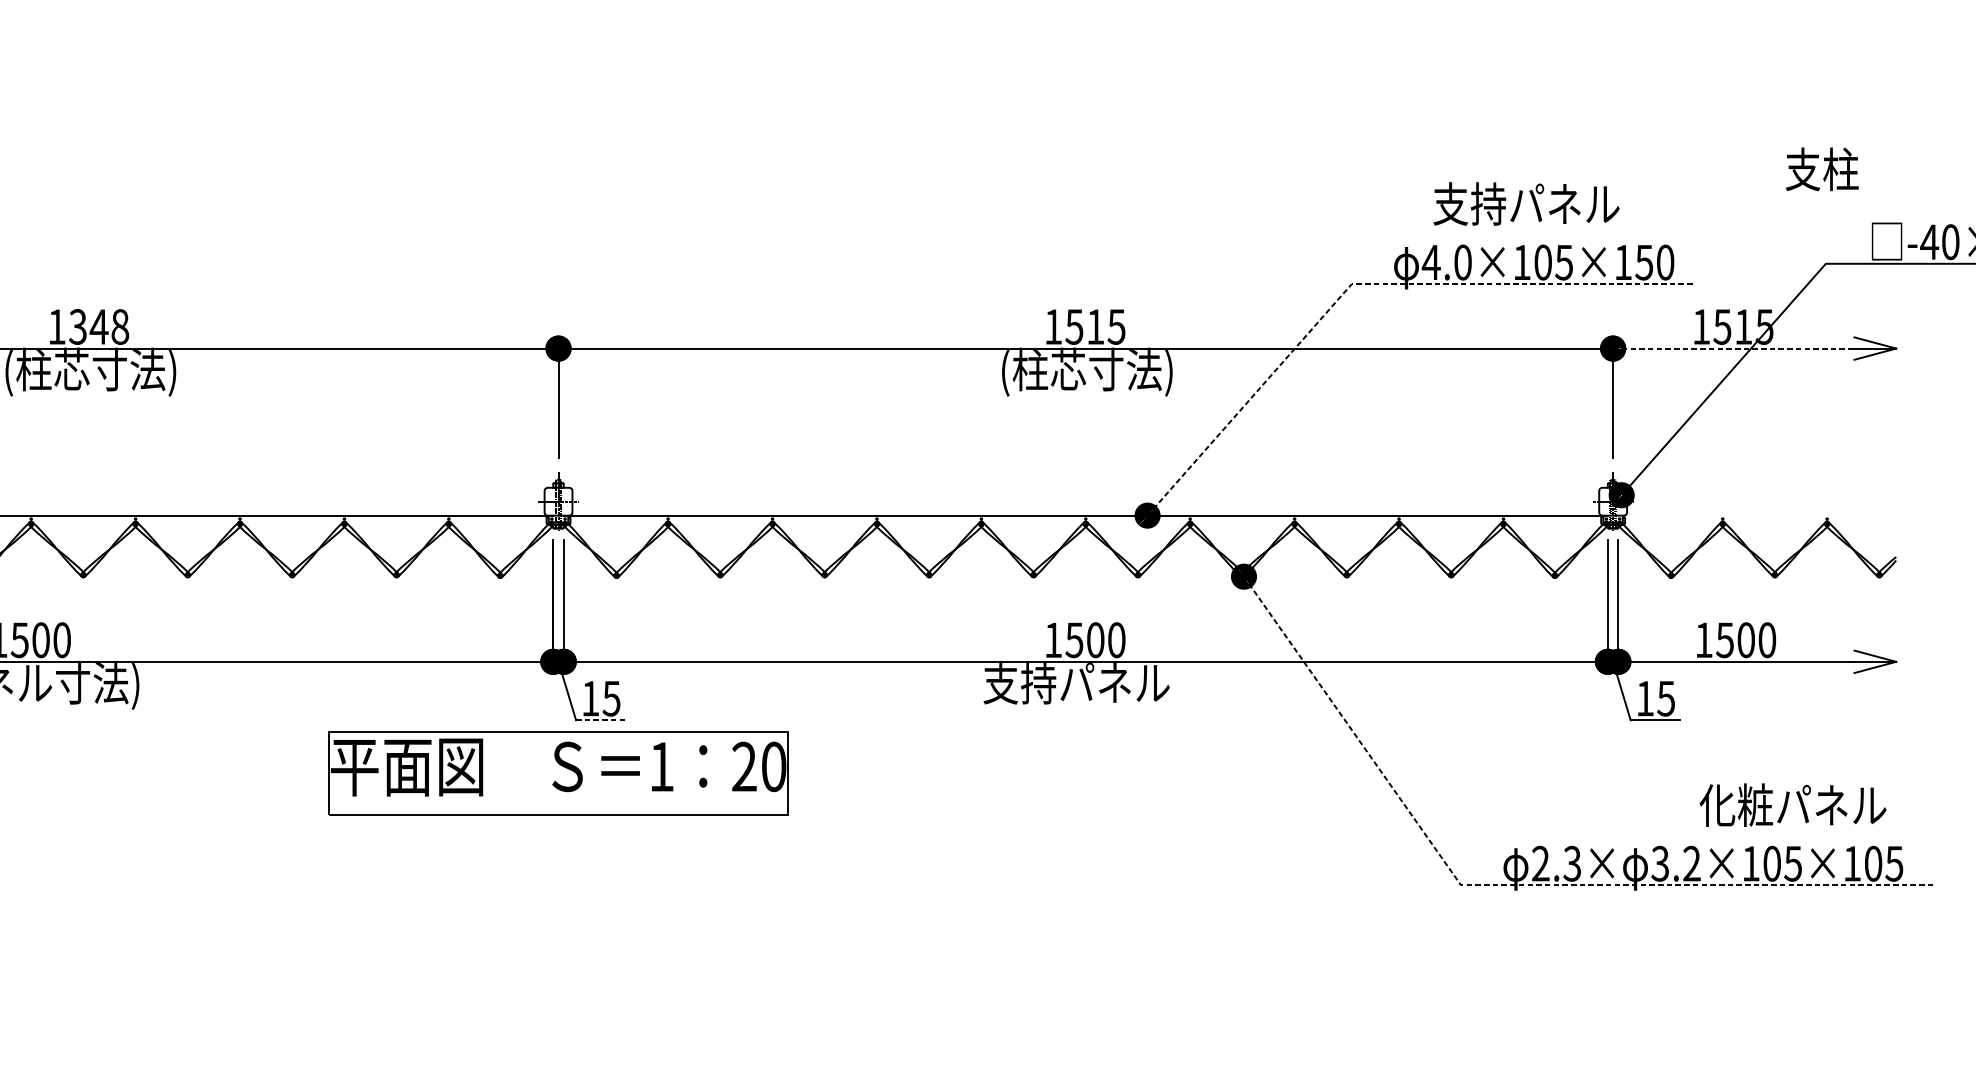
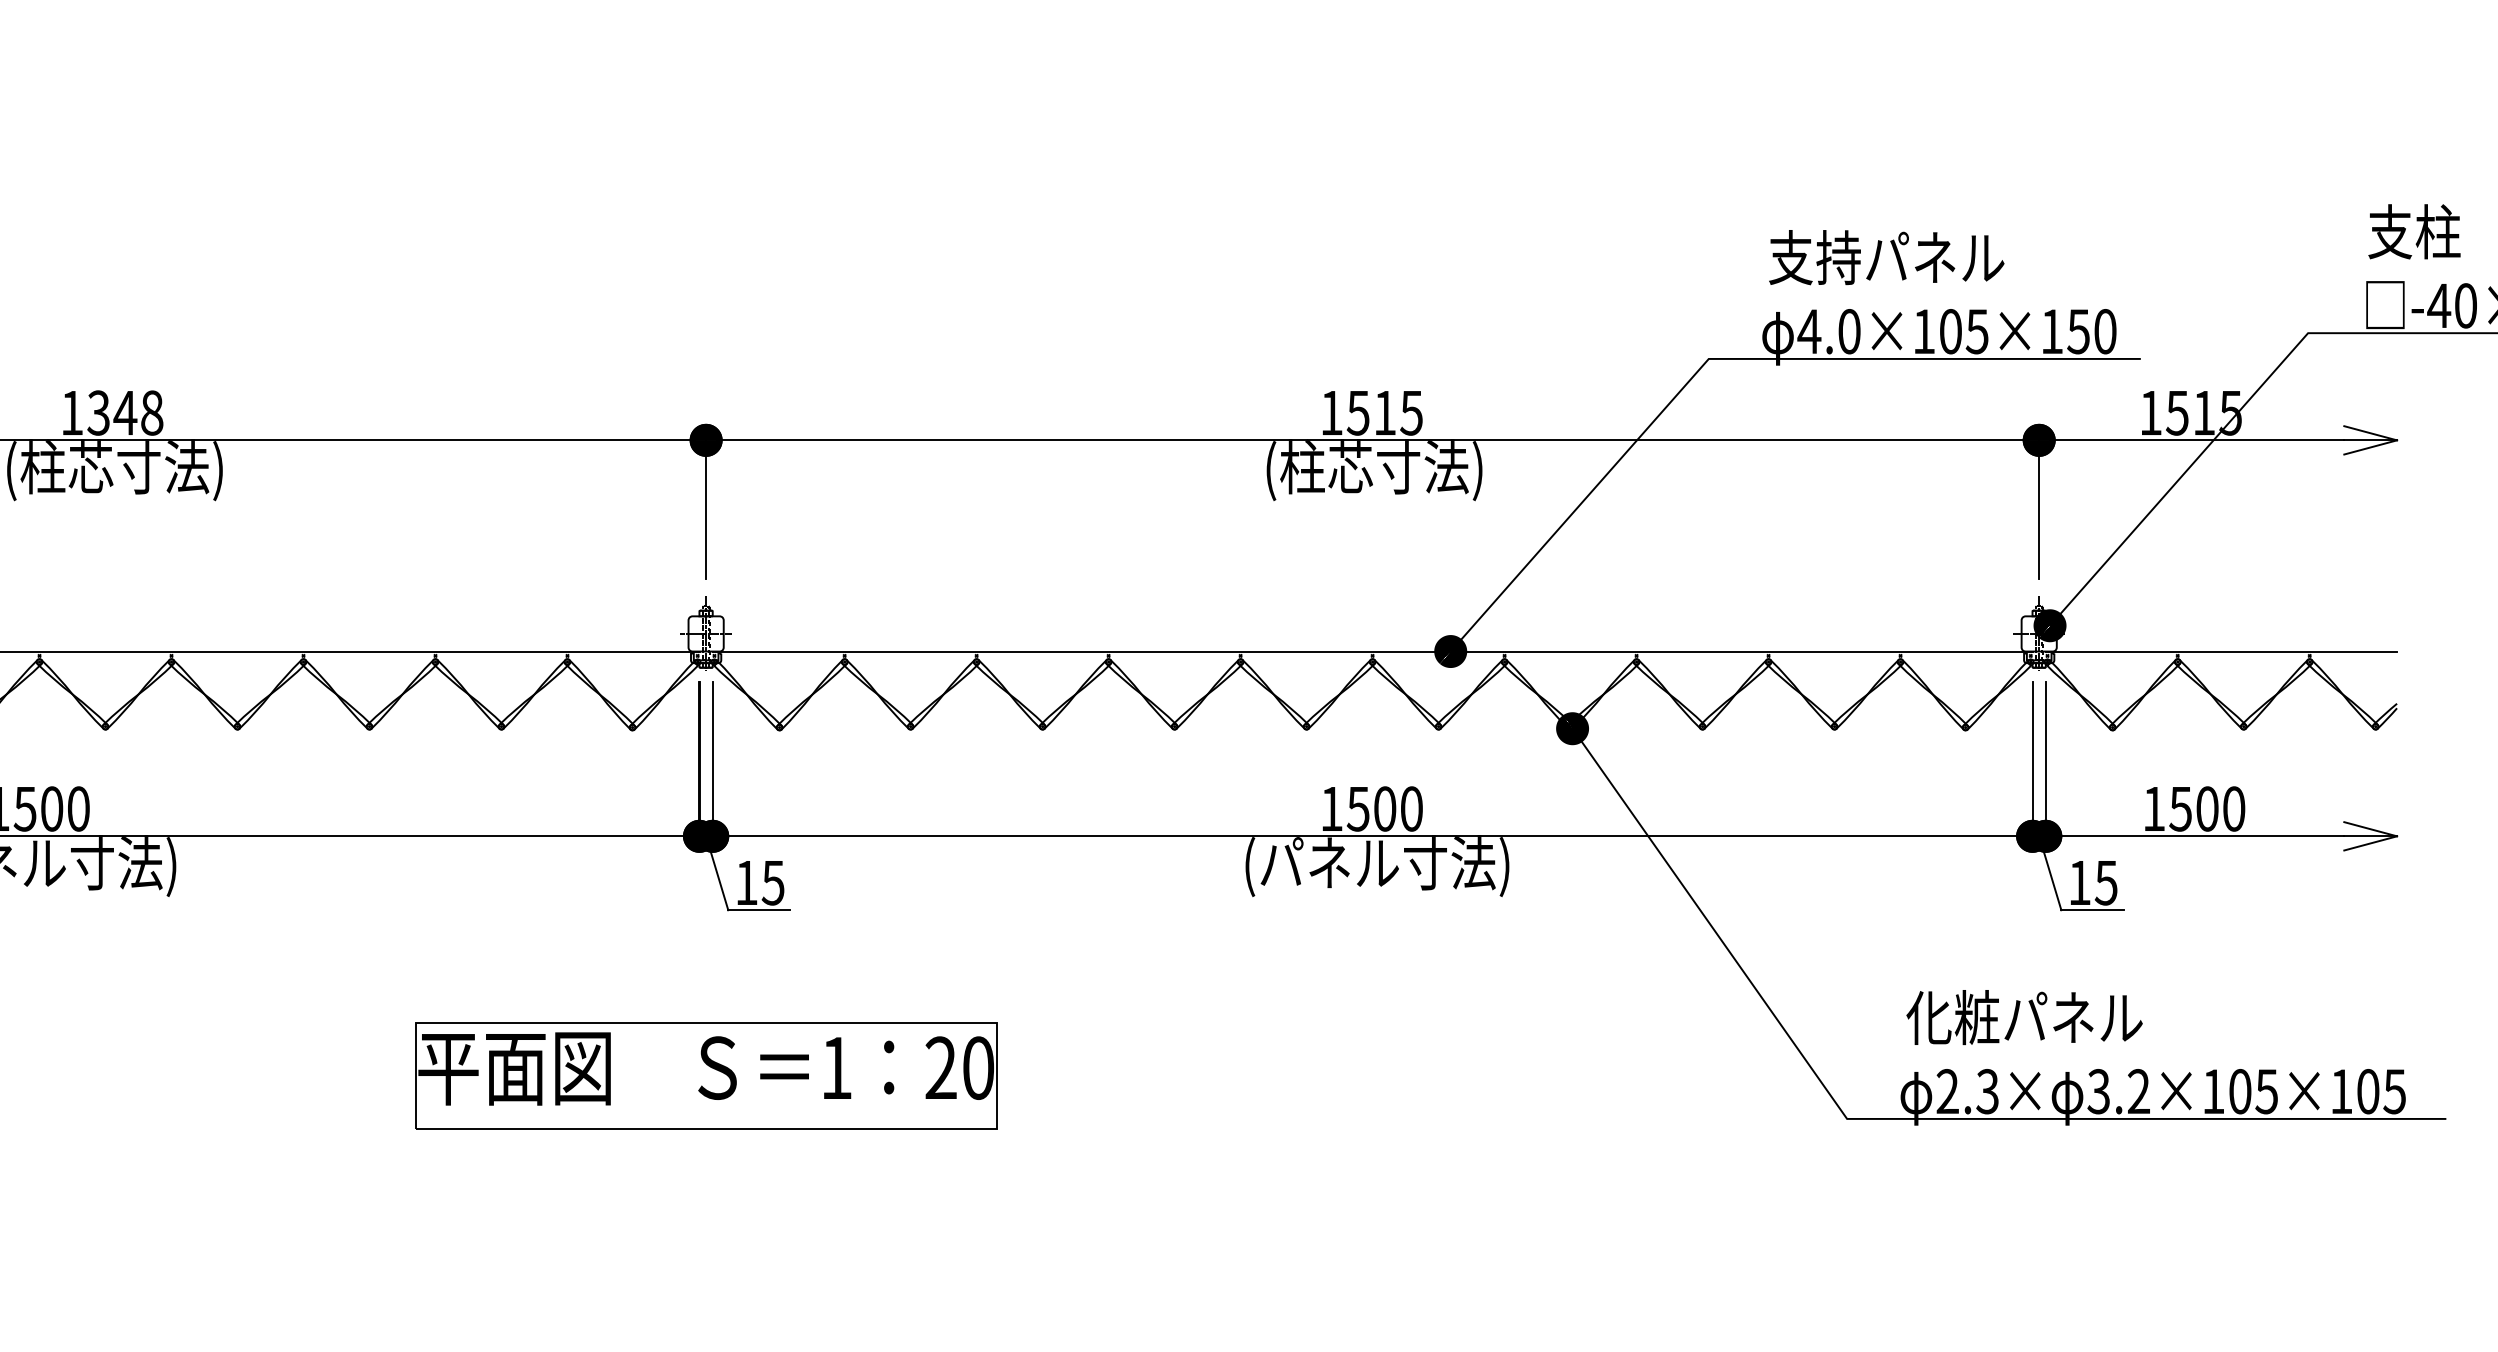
text: (1822, 169) -> (2414, 231), moved
text: (1526, 203) -> (1886, 257), moved
line: (1368, 283) -> (1729, 358), dashed -> solid
line: (1733, 348) -> (2191, 440), dashed -> solid
line: (1757, 515) -> (2221, 651), added
text: (1088, 686) -> (1376, 867), 支持パネル -> (パネル寸法)
line: (600, 720) -> (759, 910), dashed -> solid
part: (558, 772) -> (706, 1075), moved
text: (1792, 805) -> (2024, 1017), moved
line: (1509, 885) -> (1908, 1118), dashed -> solid

